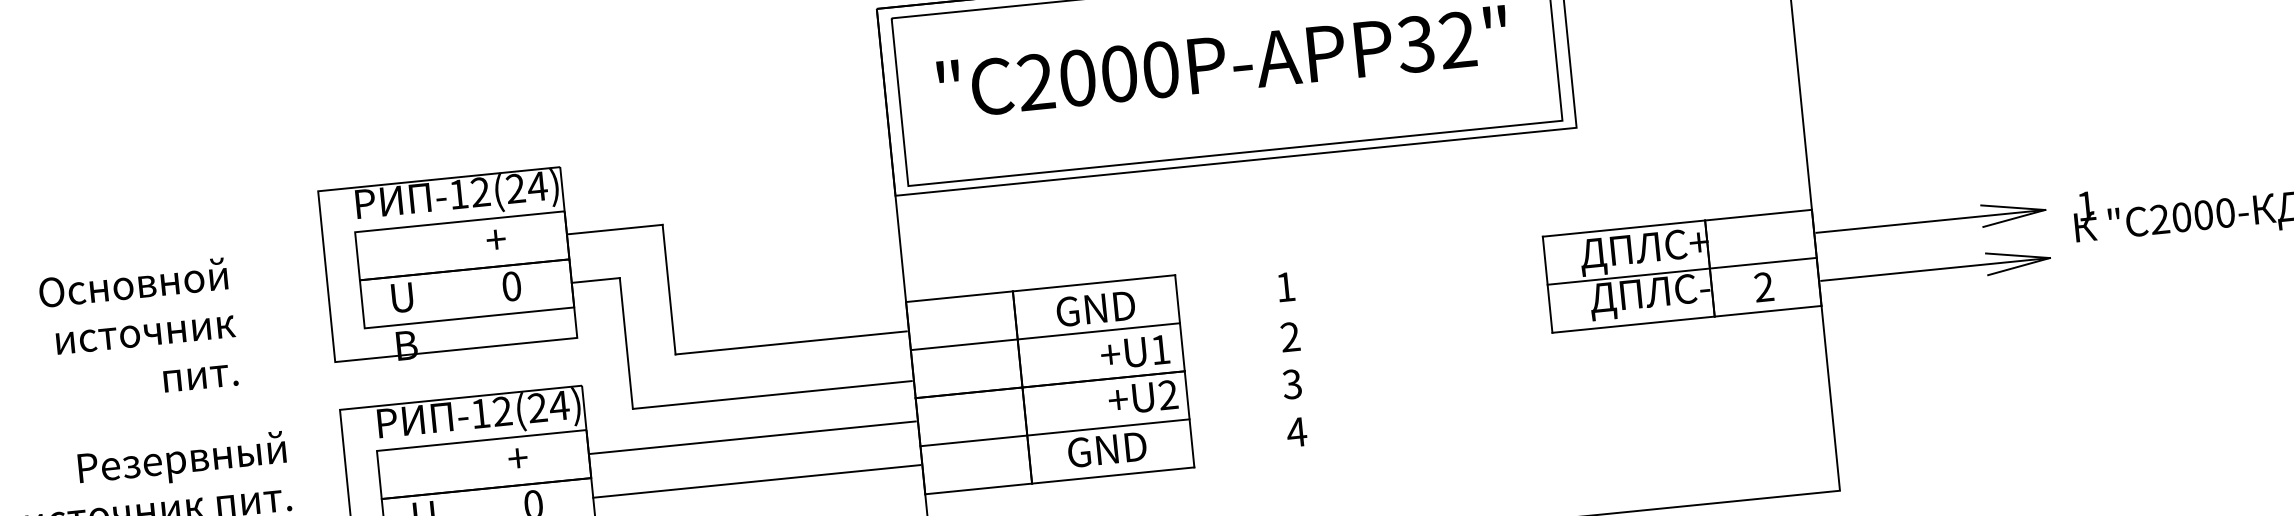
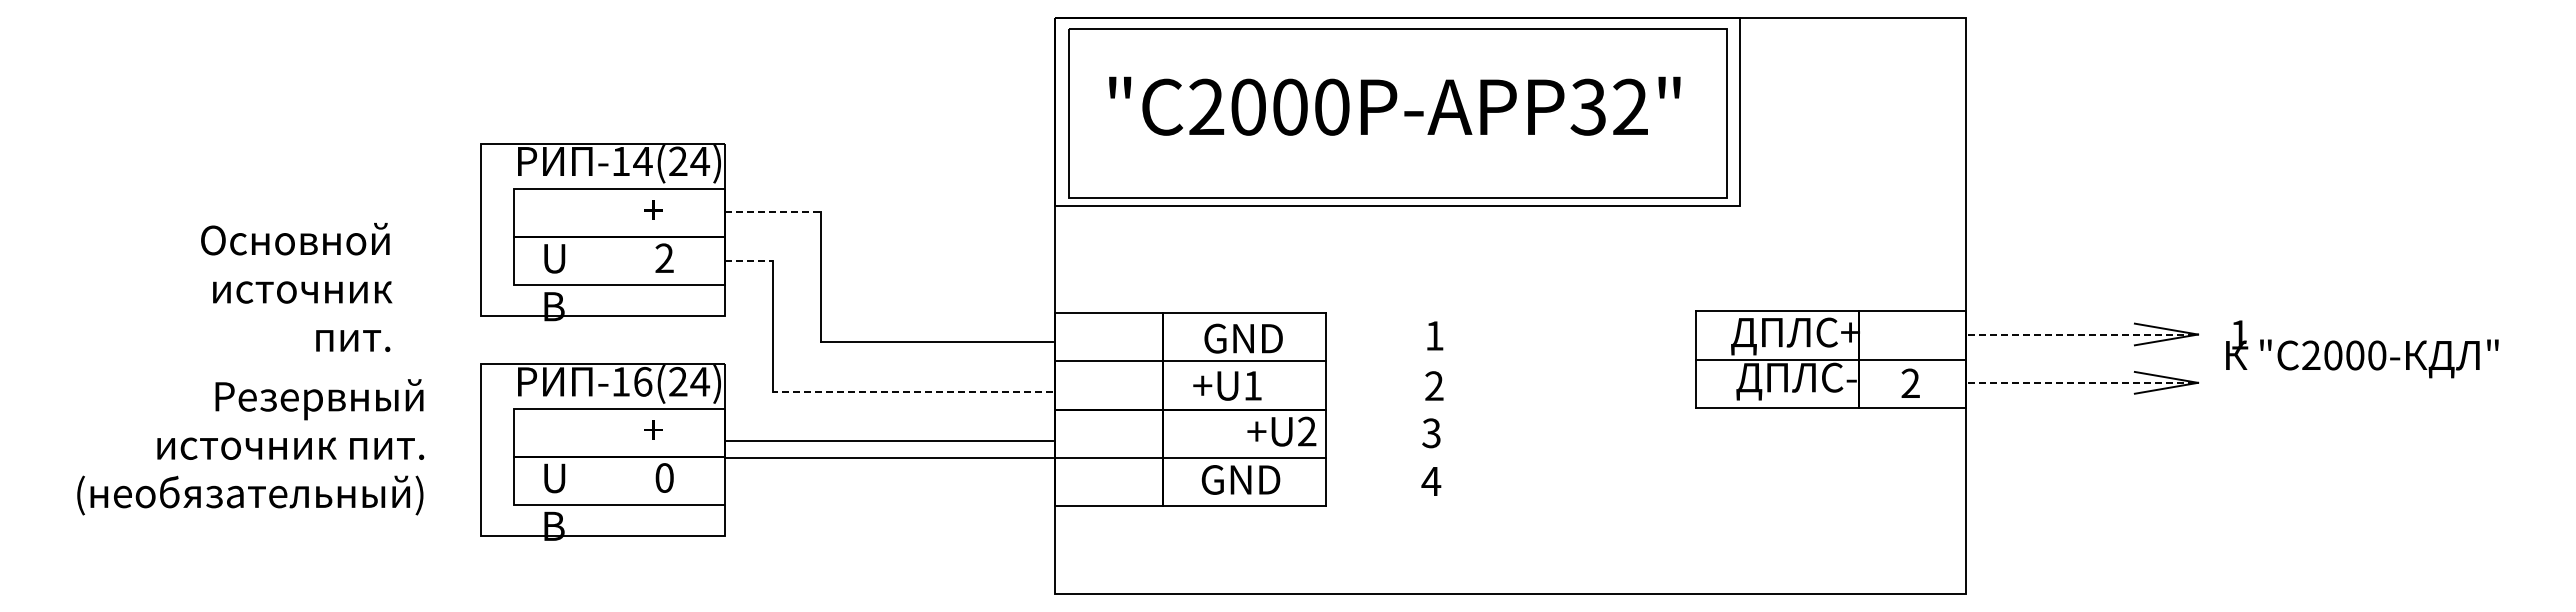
text: (480, 191) -> (642, 160), -12(24) -> -14(24)
line: (1931, 221) -> (2083, 334), solid -> dashed
line: (615, 230) -> (773, 212), solid -> dashed
line: (1935, 269) -> (2083, 382), solid -> dashed
line: (596, 280) -> (749, 260), solid -> dashed
text: (511, 286) -> (664, 258), 0 -> 2
text: (139, 330) -> (296, 287), moved
text: (1135, 352) -> (1227, 385), moved
line: (771, 395) -> (912, 392), solid -> dashed
text: (502, 411) -> (643, 381), -12(24) -> -16(24)
line: (751, 437) -> (888, 457), moved
line: (756, 481) -> (888, 440), moved

